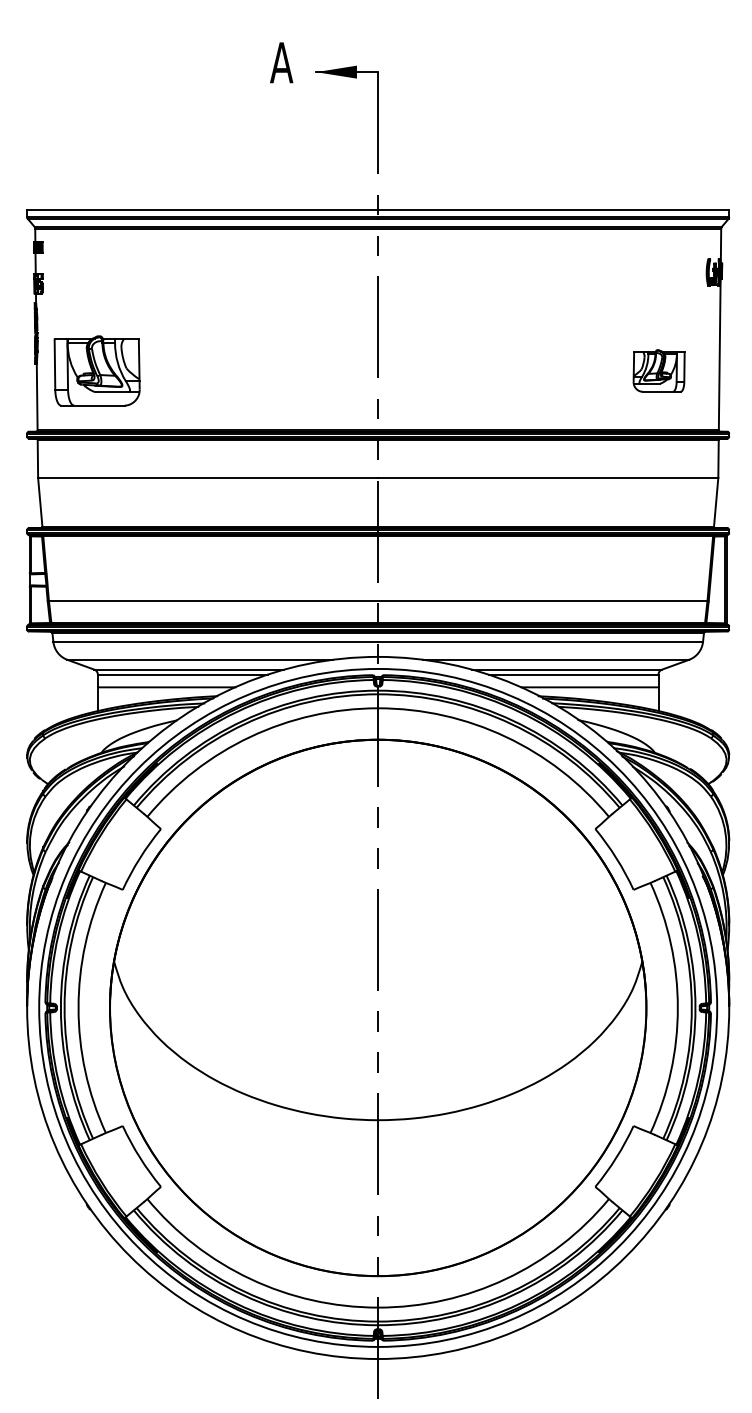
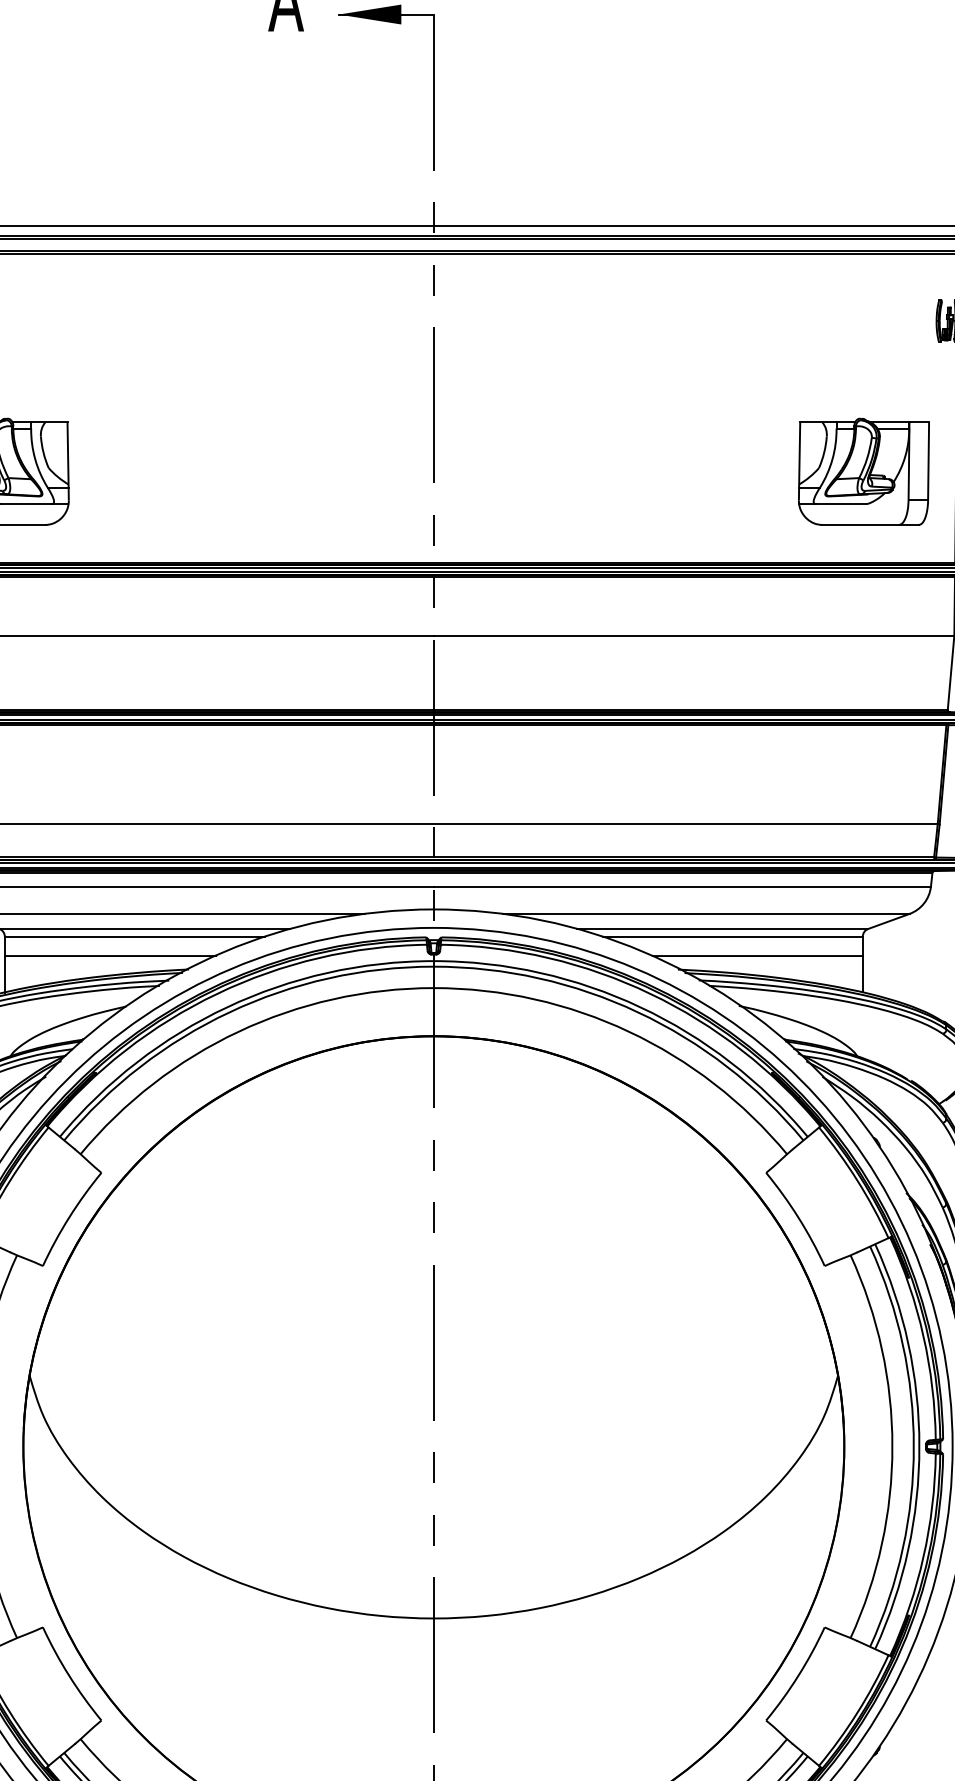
part: (658, 370) -> (862, 471), size x1.67

